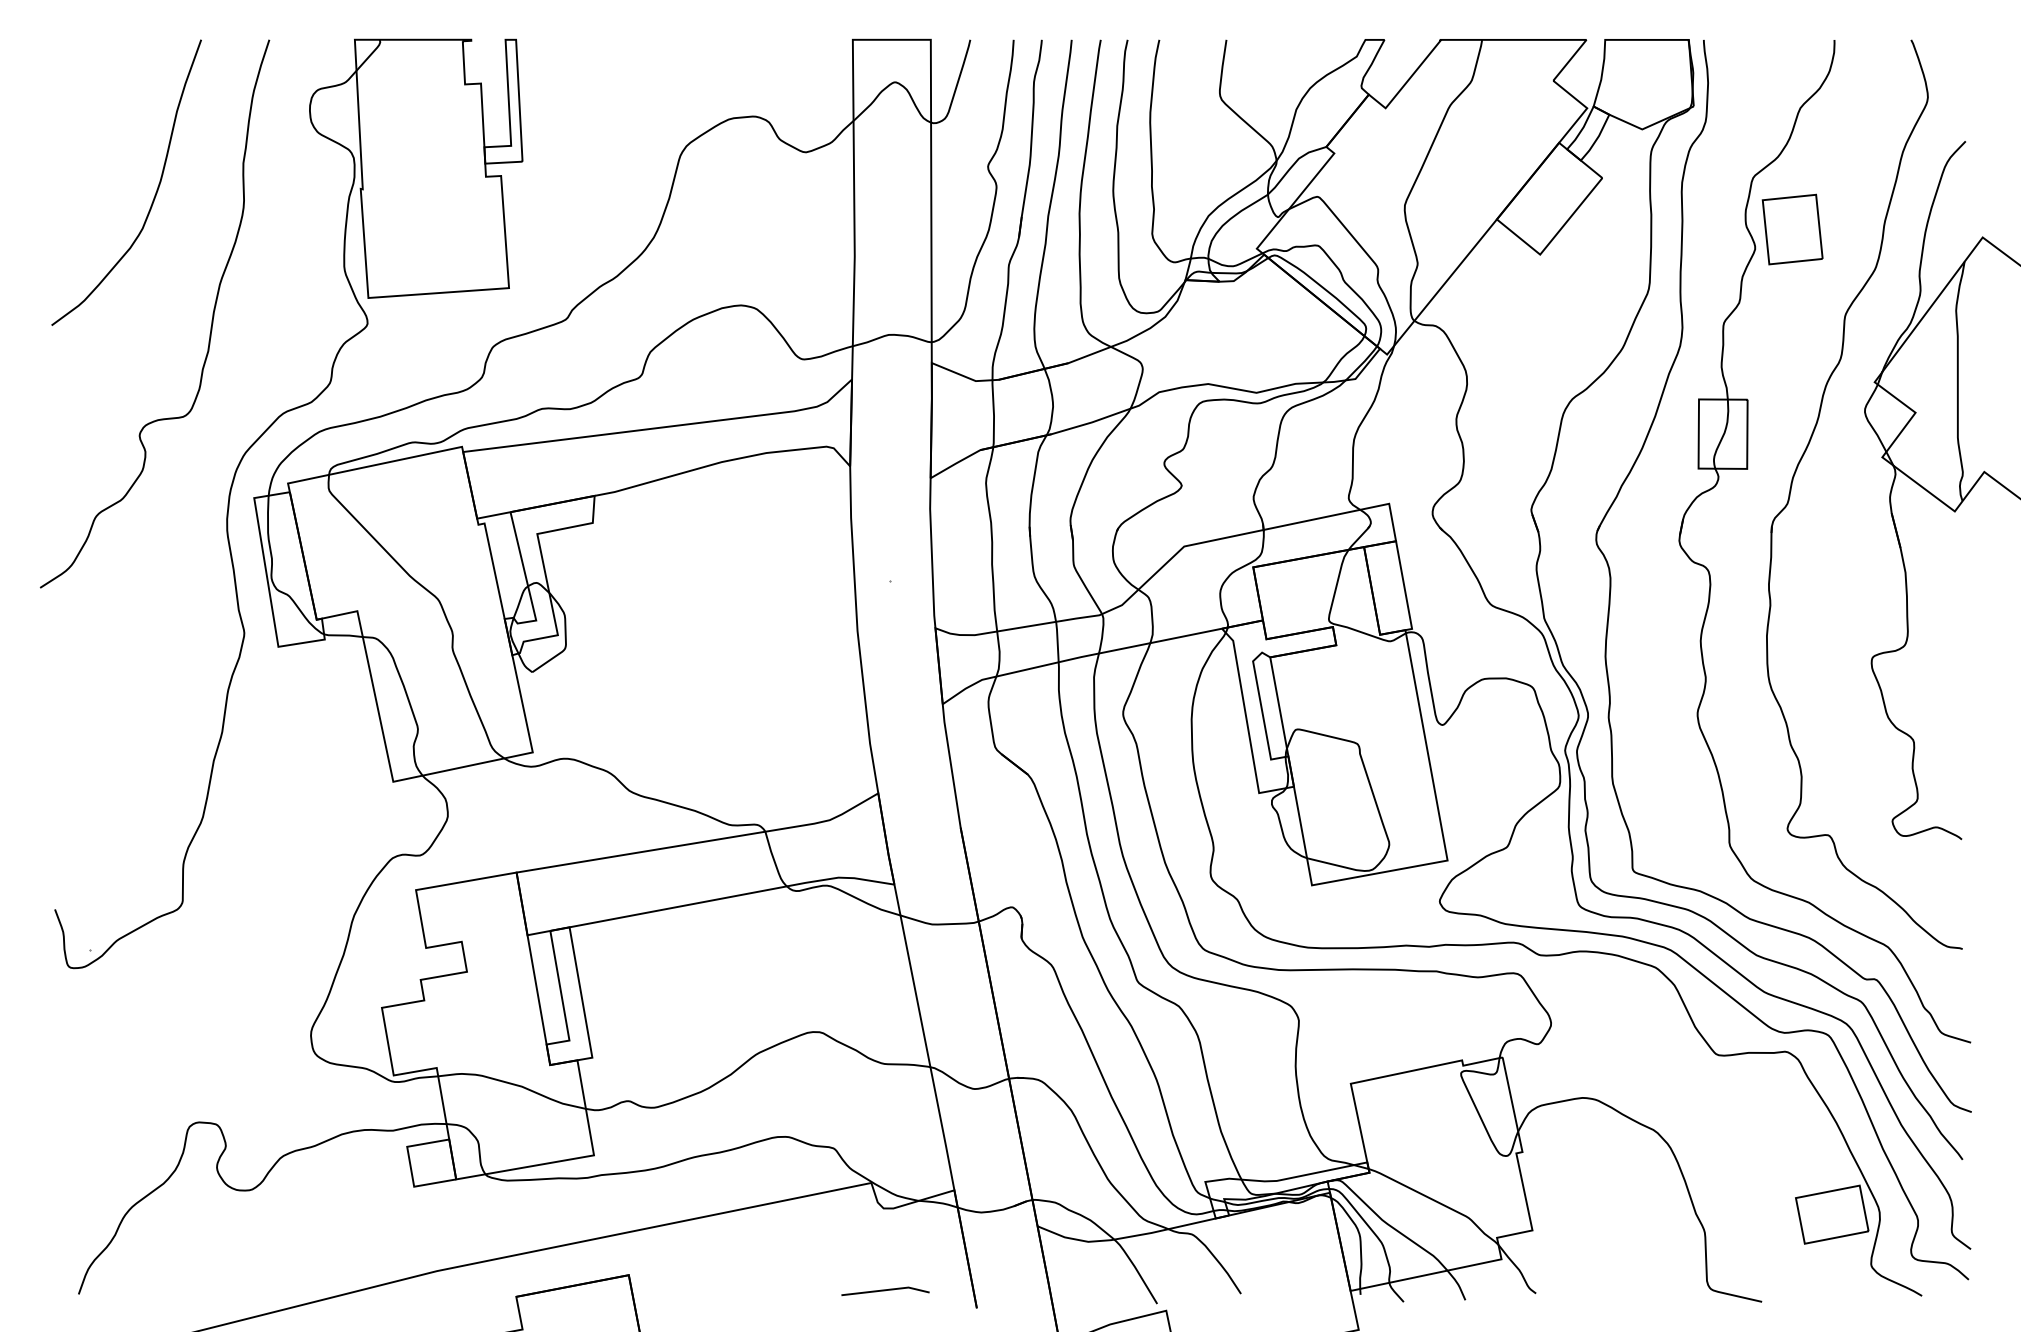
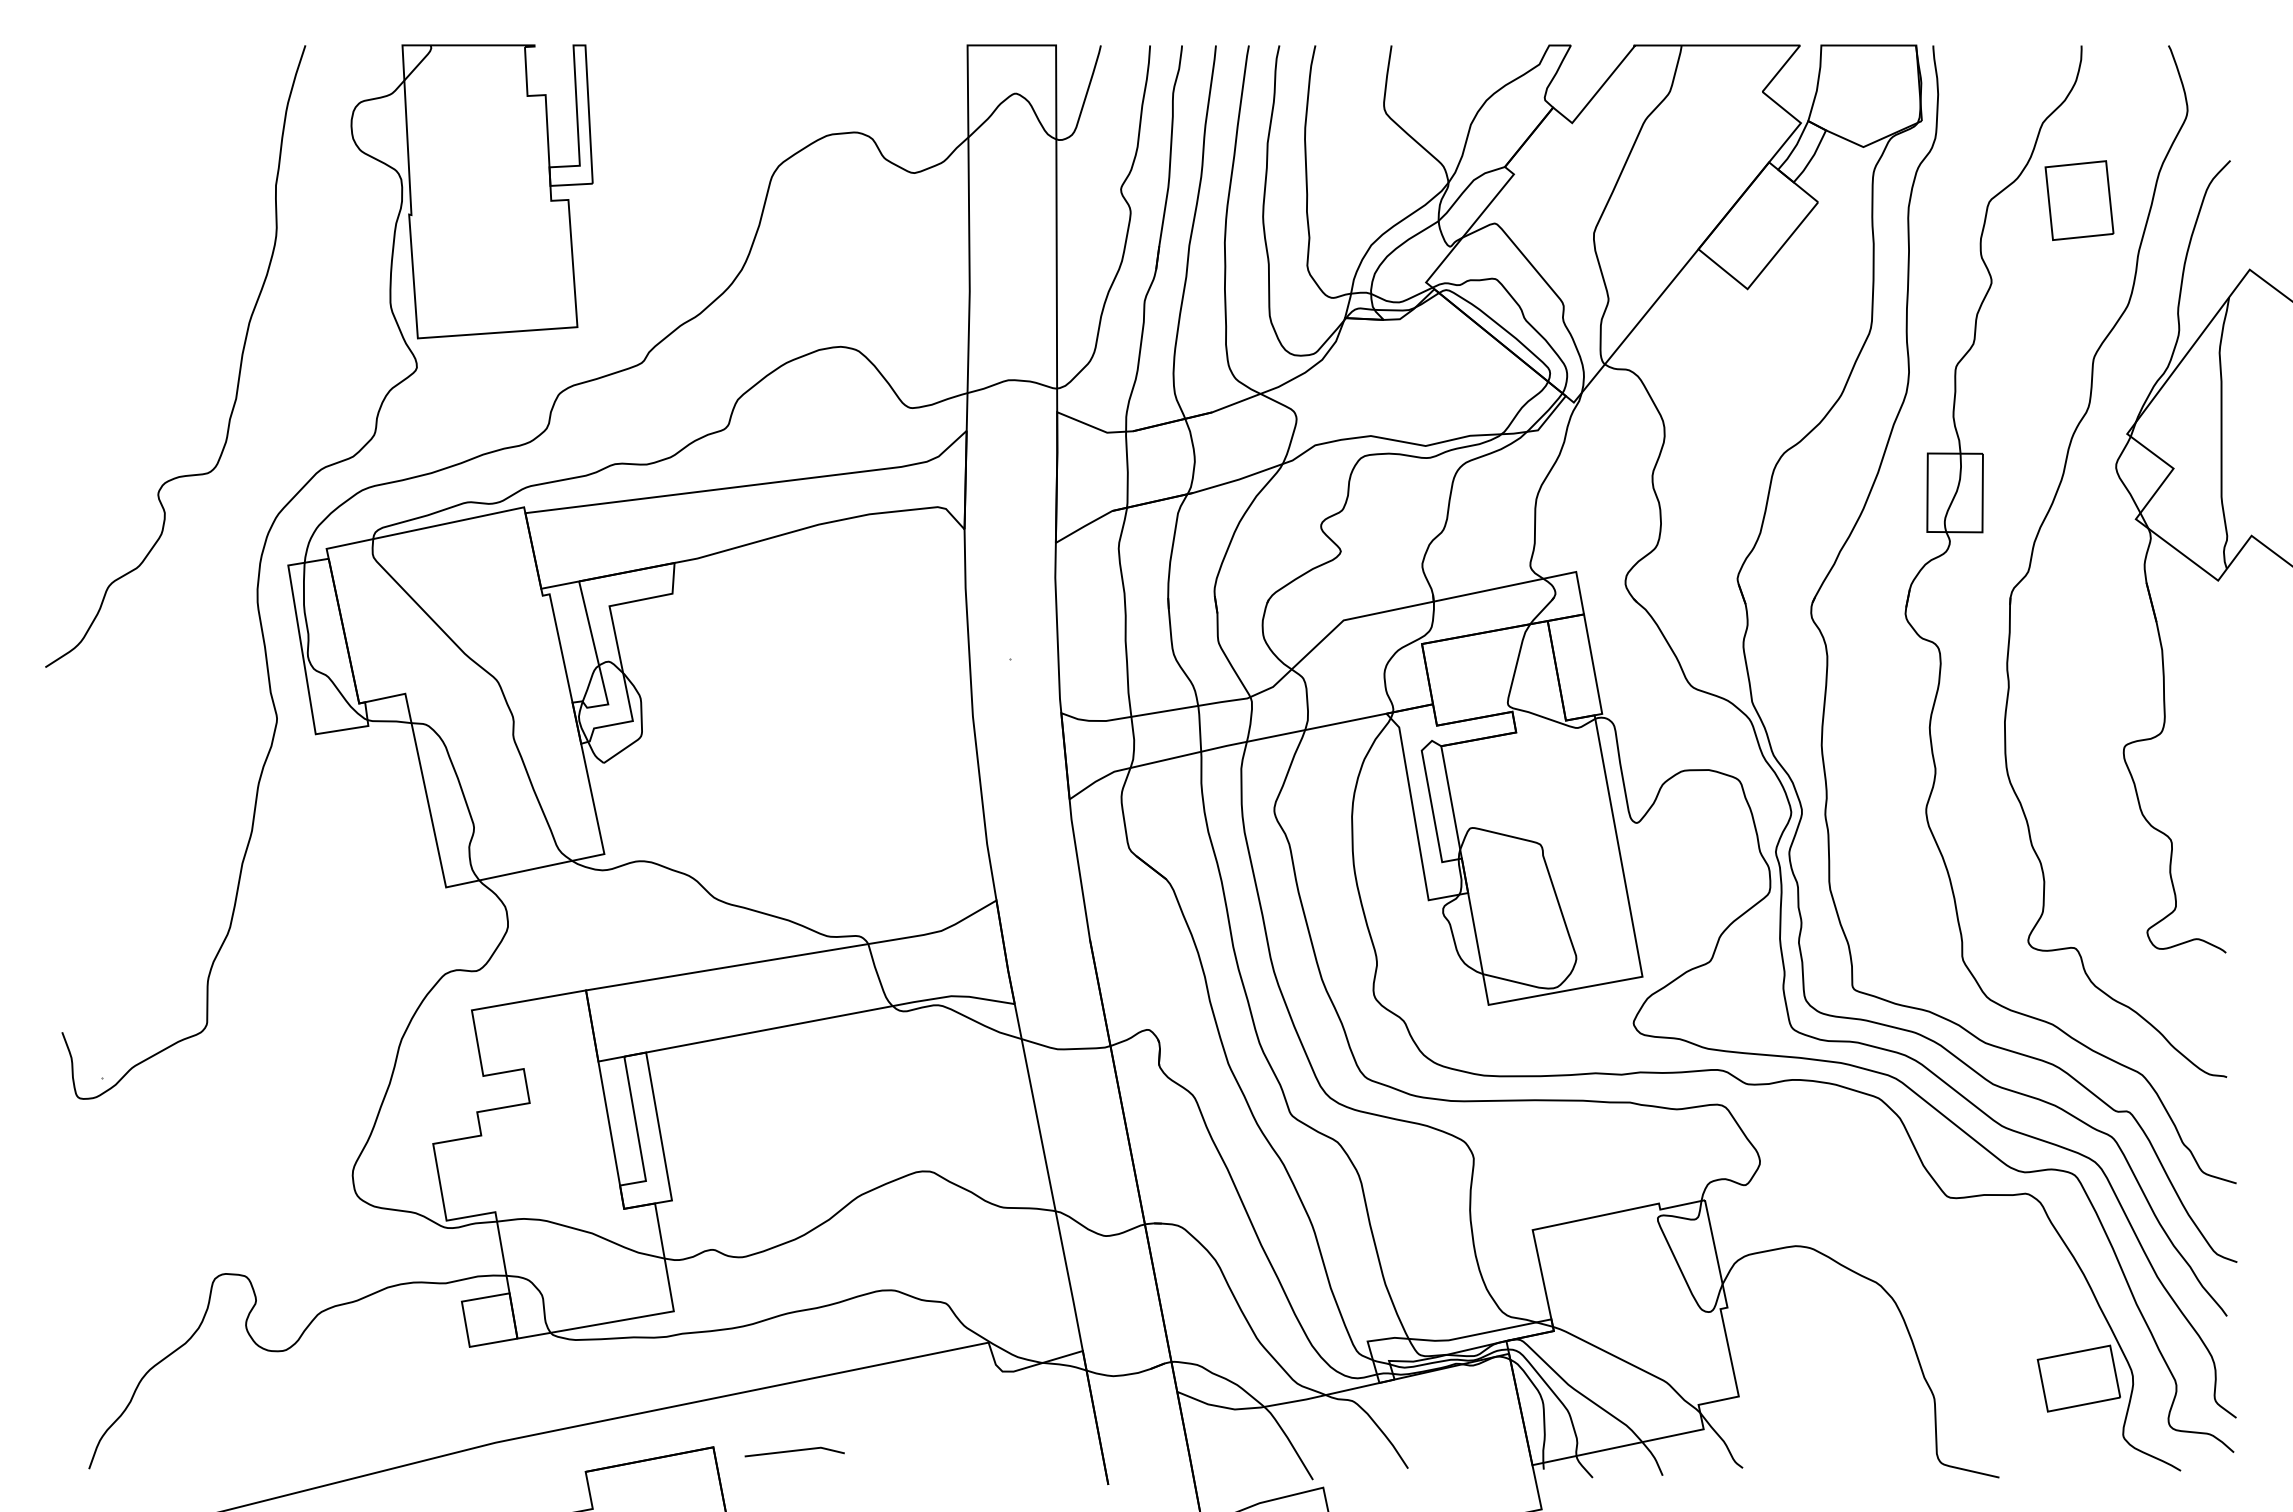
curve: (155, 192) -> (176, 218), removed
part: (1792, 229) -> (2079, 200), moved
line: (885, 1290) -> (794, 1451), moved

